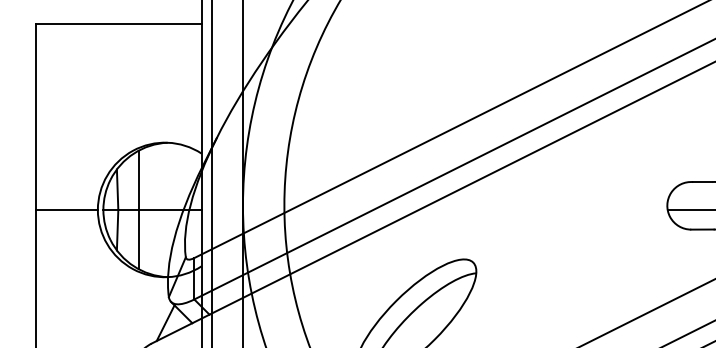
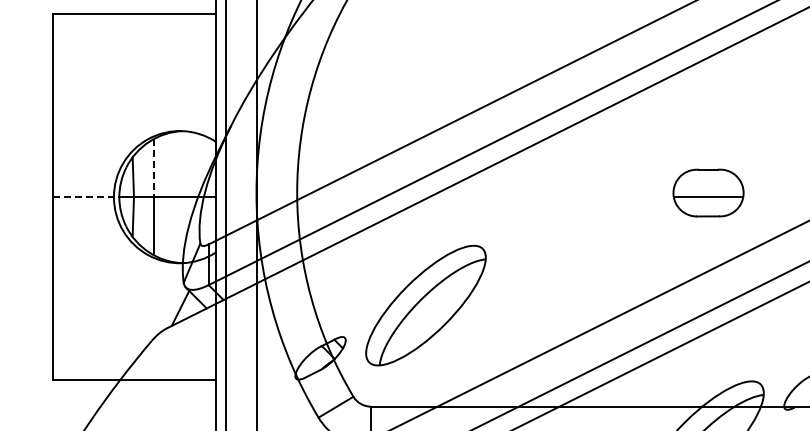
line: (139, 180) -> (154, 168), solid -> dashed
line: (67, 210) -> (84, 197), solid -> dashed

